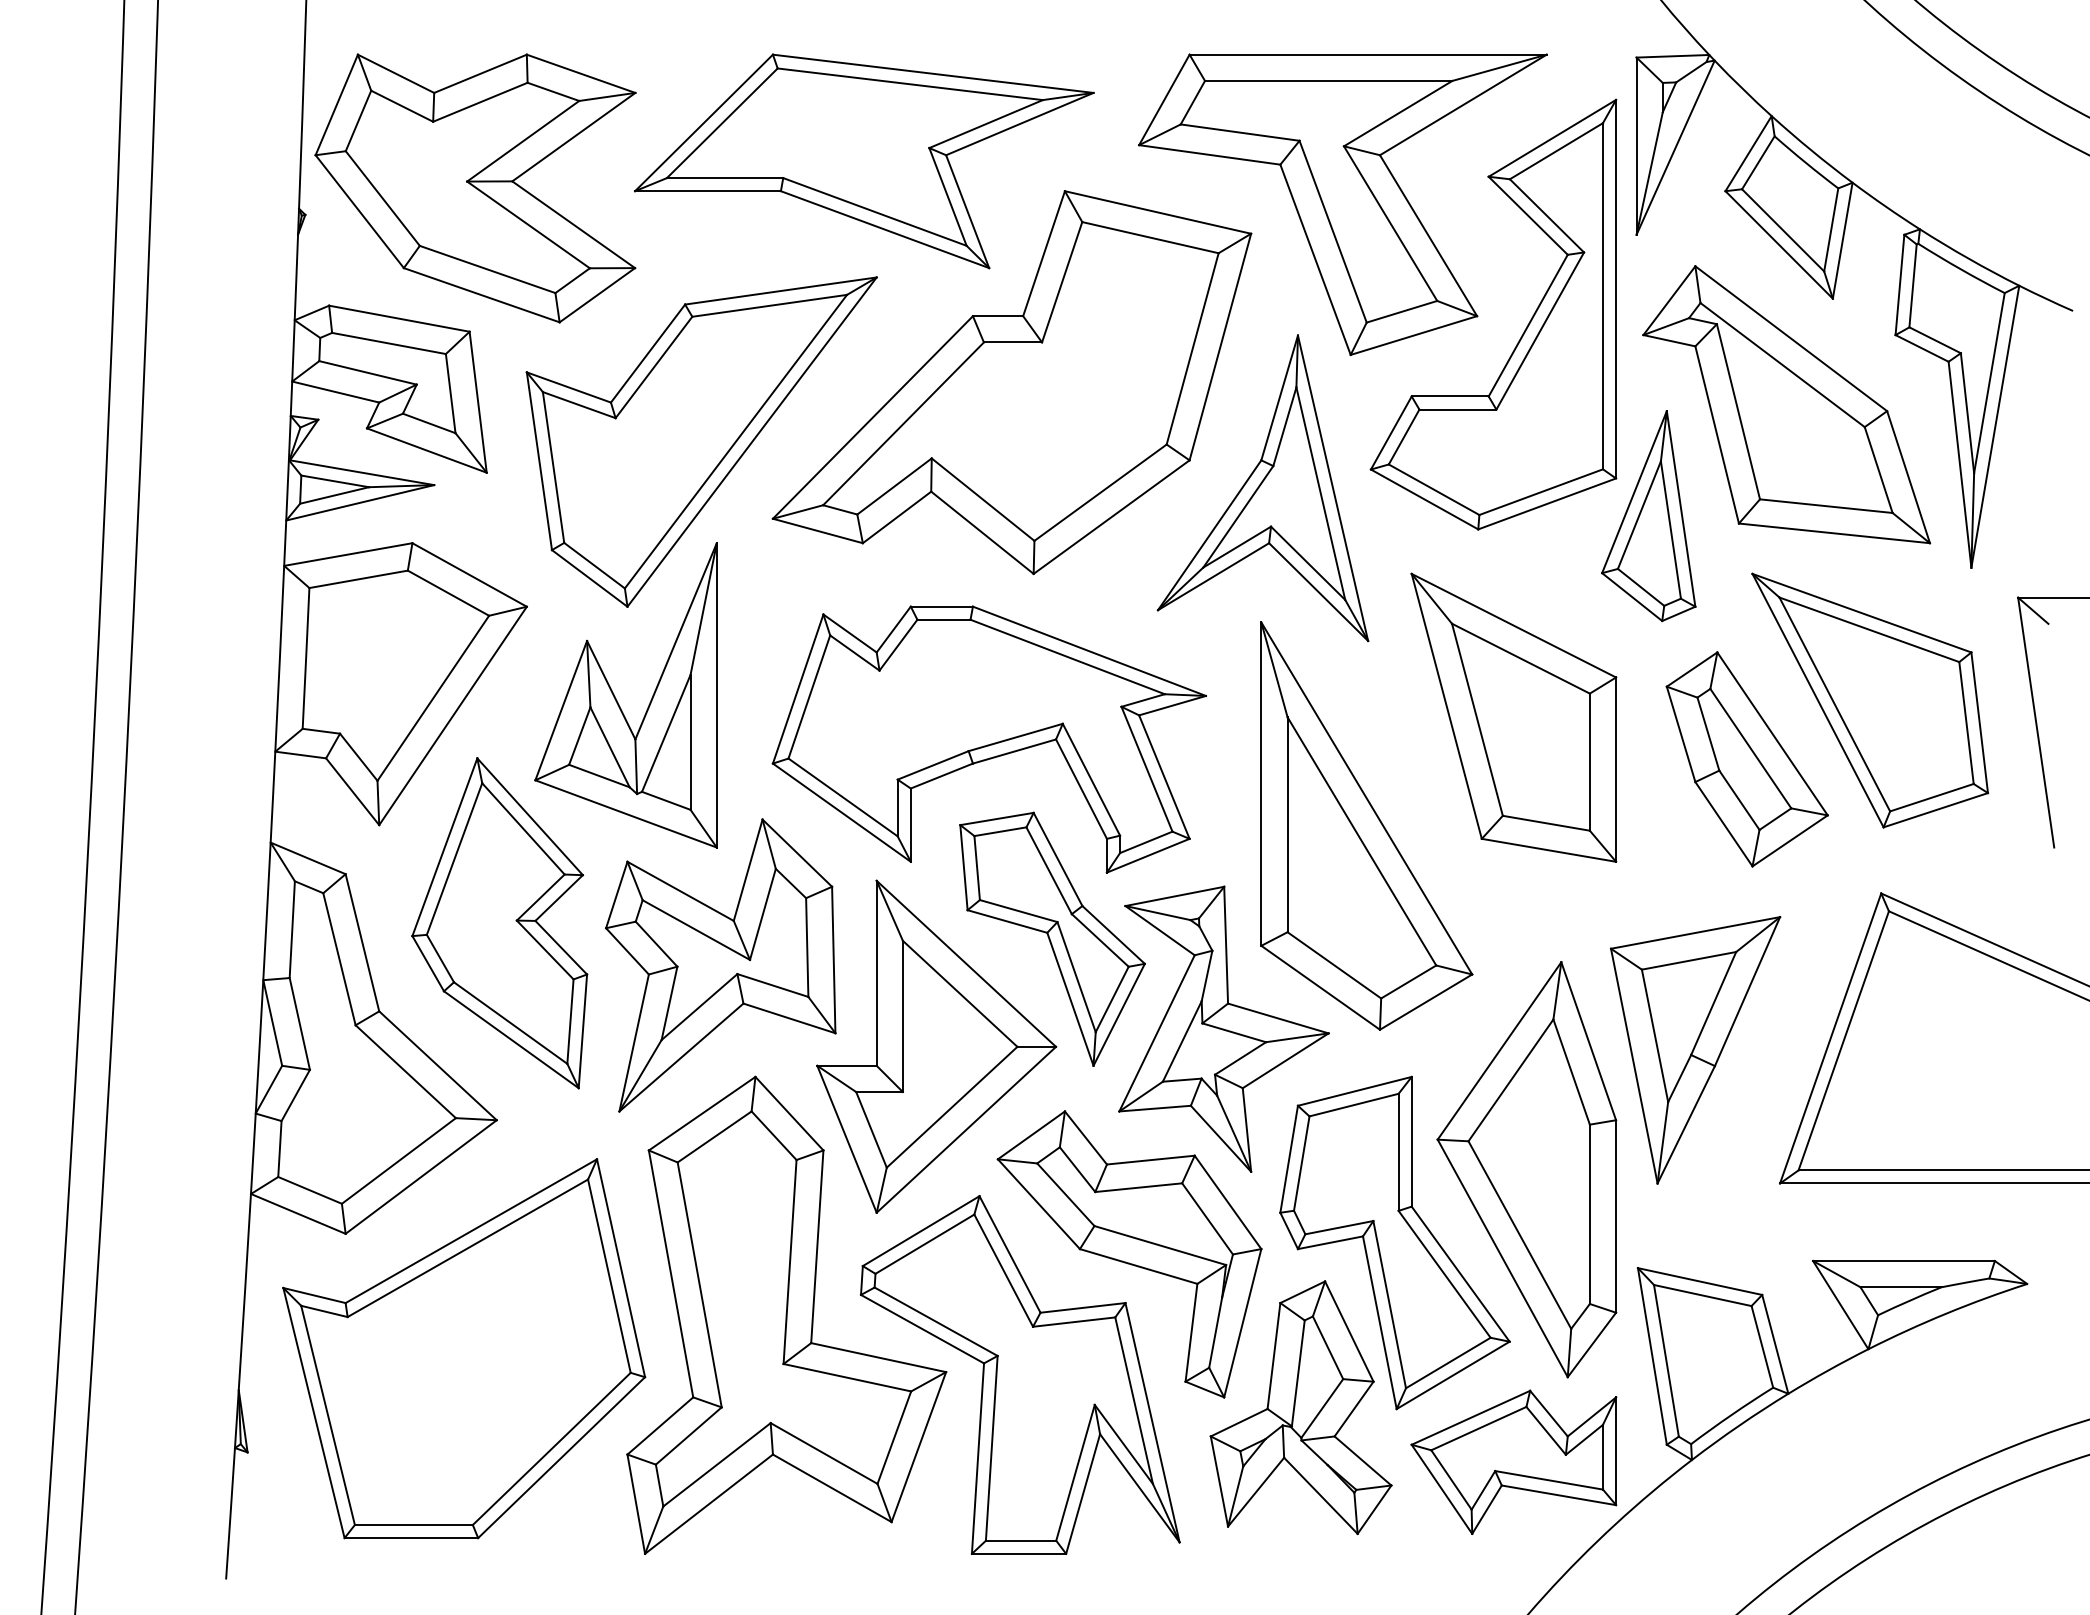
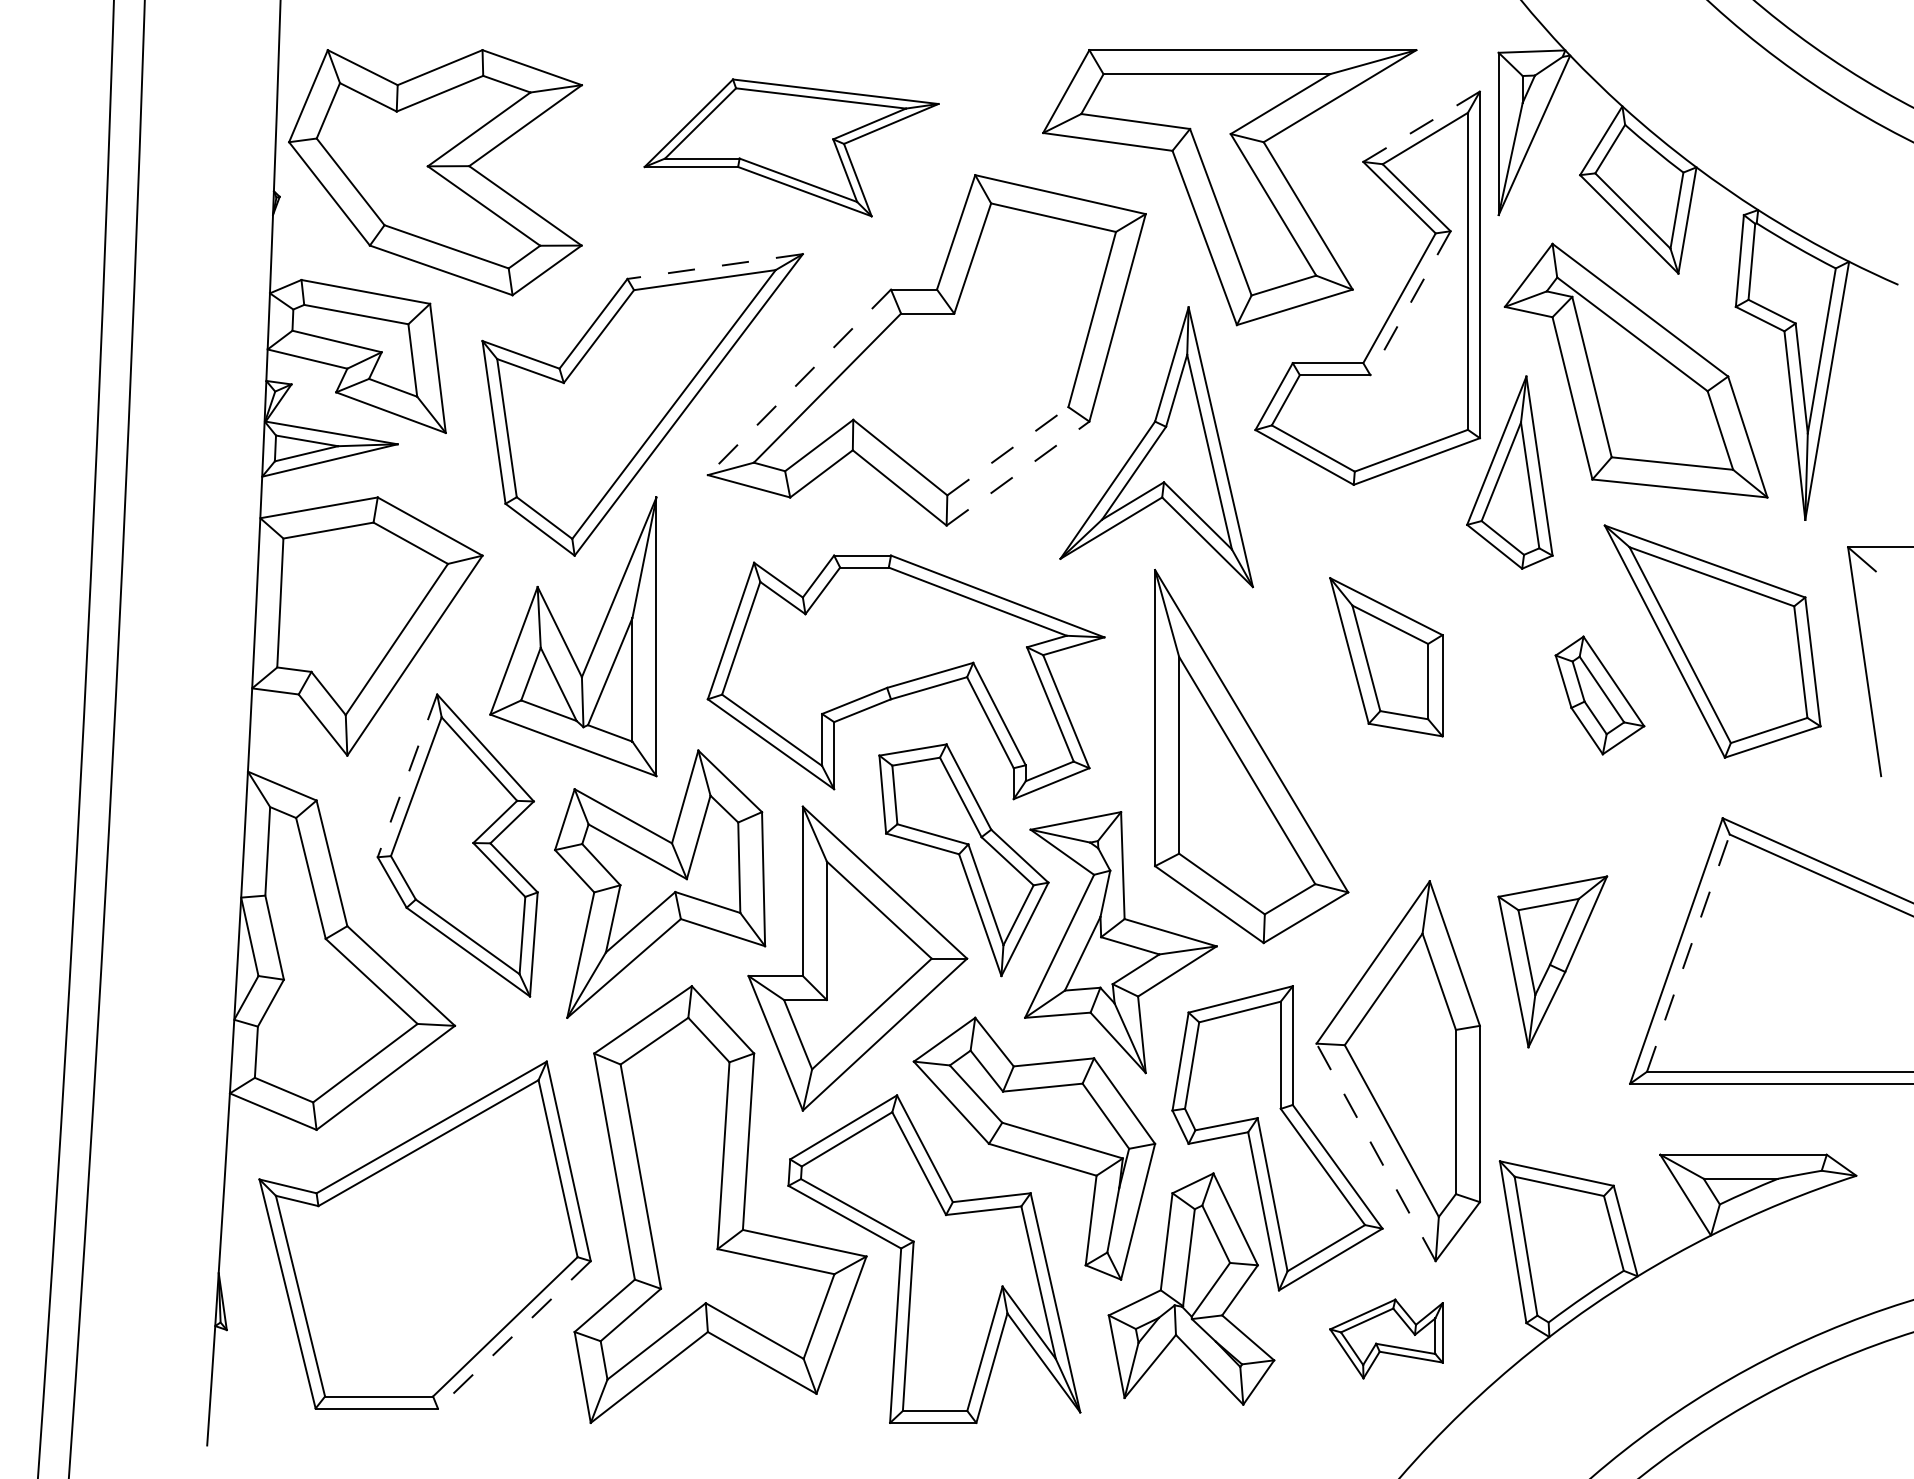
line: (1551, 138) -> (1420, 126), solid -> dashed
part: (864, 161) -> (791, 147), size x0.7
line: (780, 291) -> (714, 266), solid -> dashed
line: (1540, 331) -> (1410, 303), solid -> dashed
line: (872, 417) -> (799, 382), solid -> dashed
line: (1100, 492) -> (1007, 451), solid -> dashed
line: (1112, 516) -> (1018, 473), solid -> dashed
part: (1513, 717) -> (1386, 657), size x0.6
part: (1746, 759) -> (1599, 695), size x0.6
line: (444, 847) -> (407, 776), solid -> dashed
line: (1843, 1040) -> (1688, 952), solid -> dashed
part: (1695, 1050) -> (1552, 962), size x0.7
line: (1502, 1257) -> (1375, 1151), solid -> dashed
line: (561, 1457) -> (514, 1334), solid -> dashed
part: (1513, 1461) -> (1386, 1338), size x0.6

